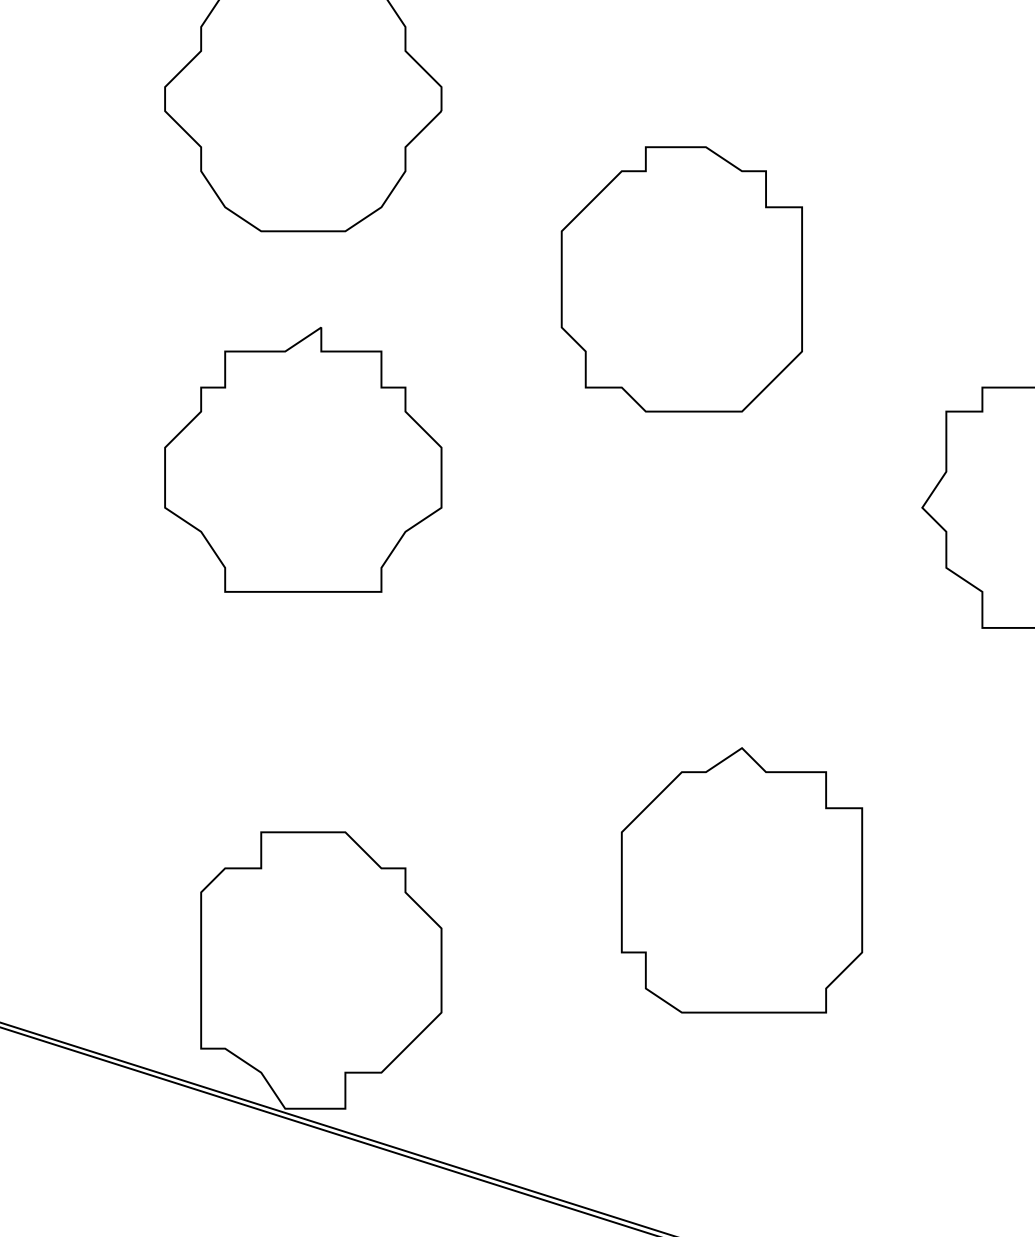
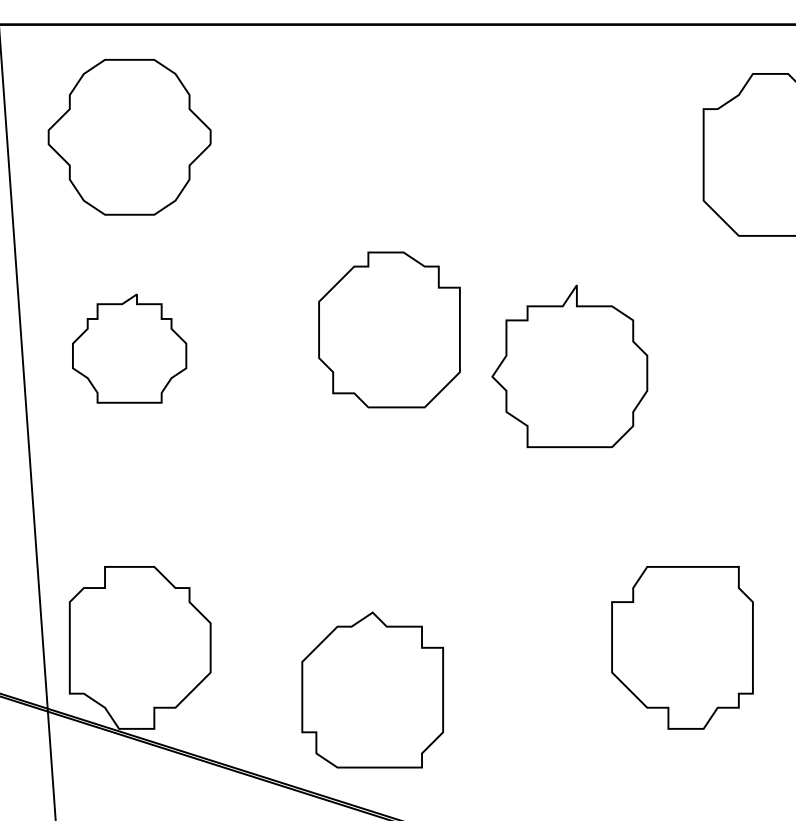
part: (681, 278) -> (389, 329), moved
part: (303, 459) -> (129, 348), size x0.7
part: (741, 879) -> (372, 689), moved

